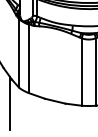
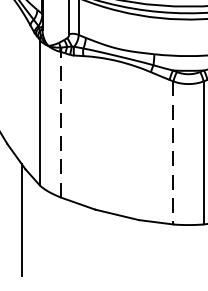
line: (28, 58) -> (60, 124), solid -> dashed
line: (81, 72) -> (172, 153), solid -> dashed

